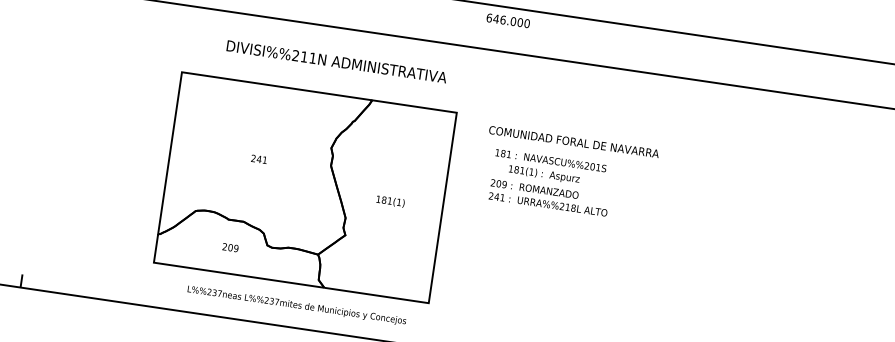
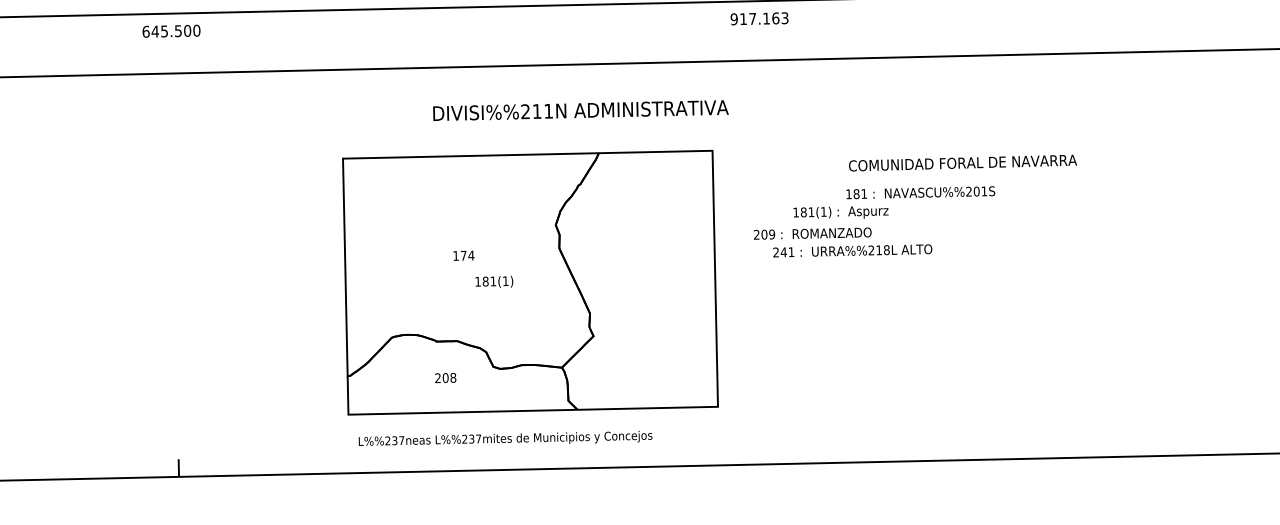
text: (508, 20) -> (759, 18), 646.000 -> 917.163
text: (336, 61) -> (580, 110), moved
text: (574, 141) -> (963, 162), moved
text: (259, 159) -> (463, 255), 241 -> 174
text: (550, 160) -> (920, 192), moved
text: (534, 188) -> (812, 233), moved
text: (390, 201) -> (494, 281), moved
text: (236, 248) -> (453, 377), 209 -> 208
text: (297, 304) -> (505, 437), moved

